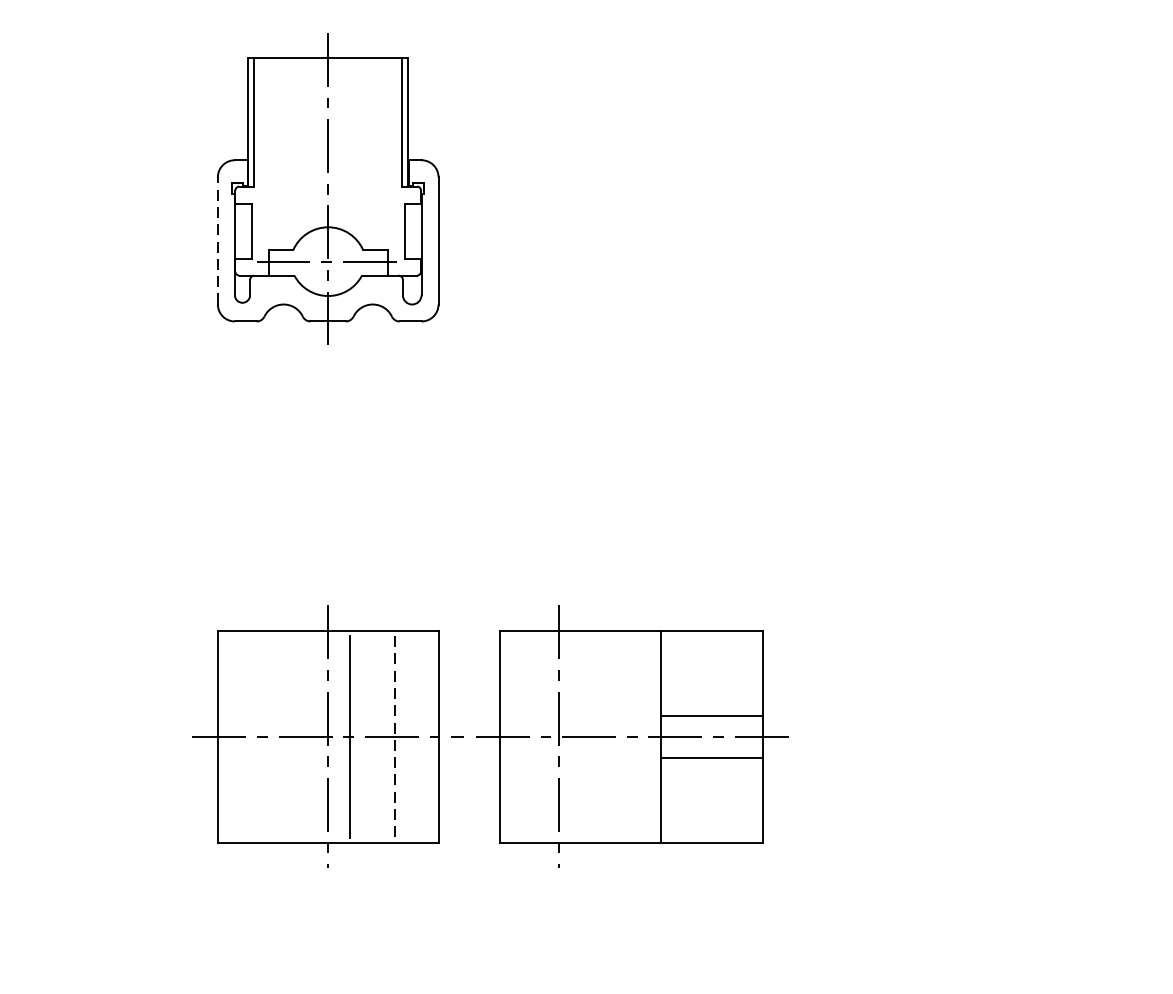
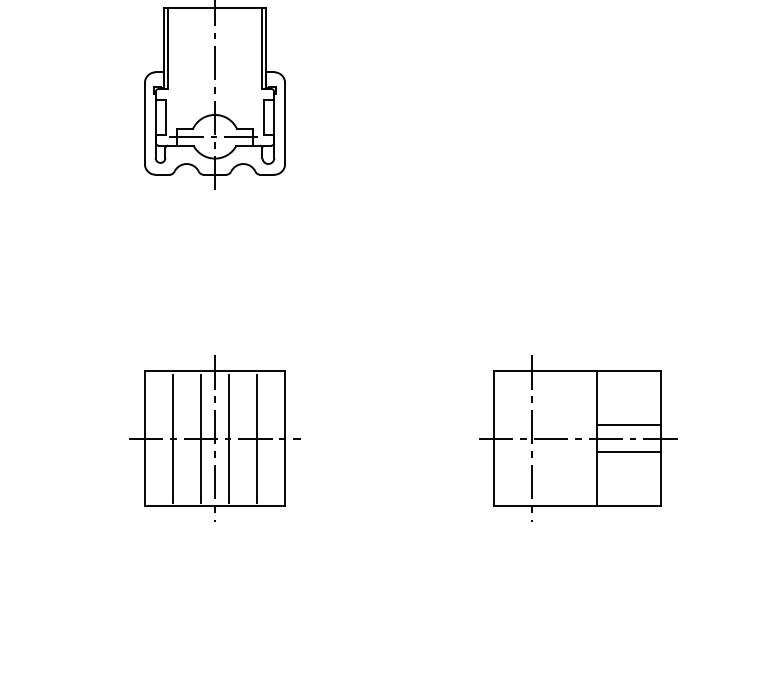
line: (217, 240) -> (144, 123), dashed -> solid
line: (261, 736) -> (172, 438), added
line: (305, 736) -> (200, 438), added
part: (632, 736) -> (578, 438), moved
line: (395, 737) -> (257, 439), dashed -> solid

